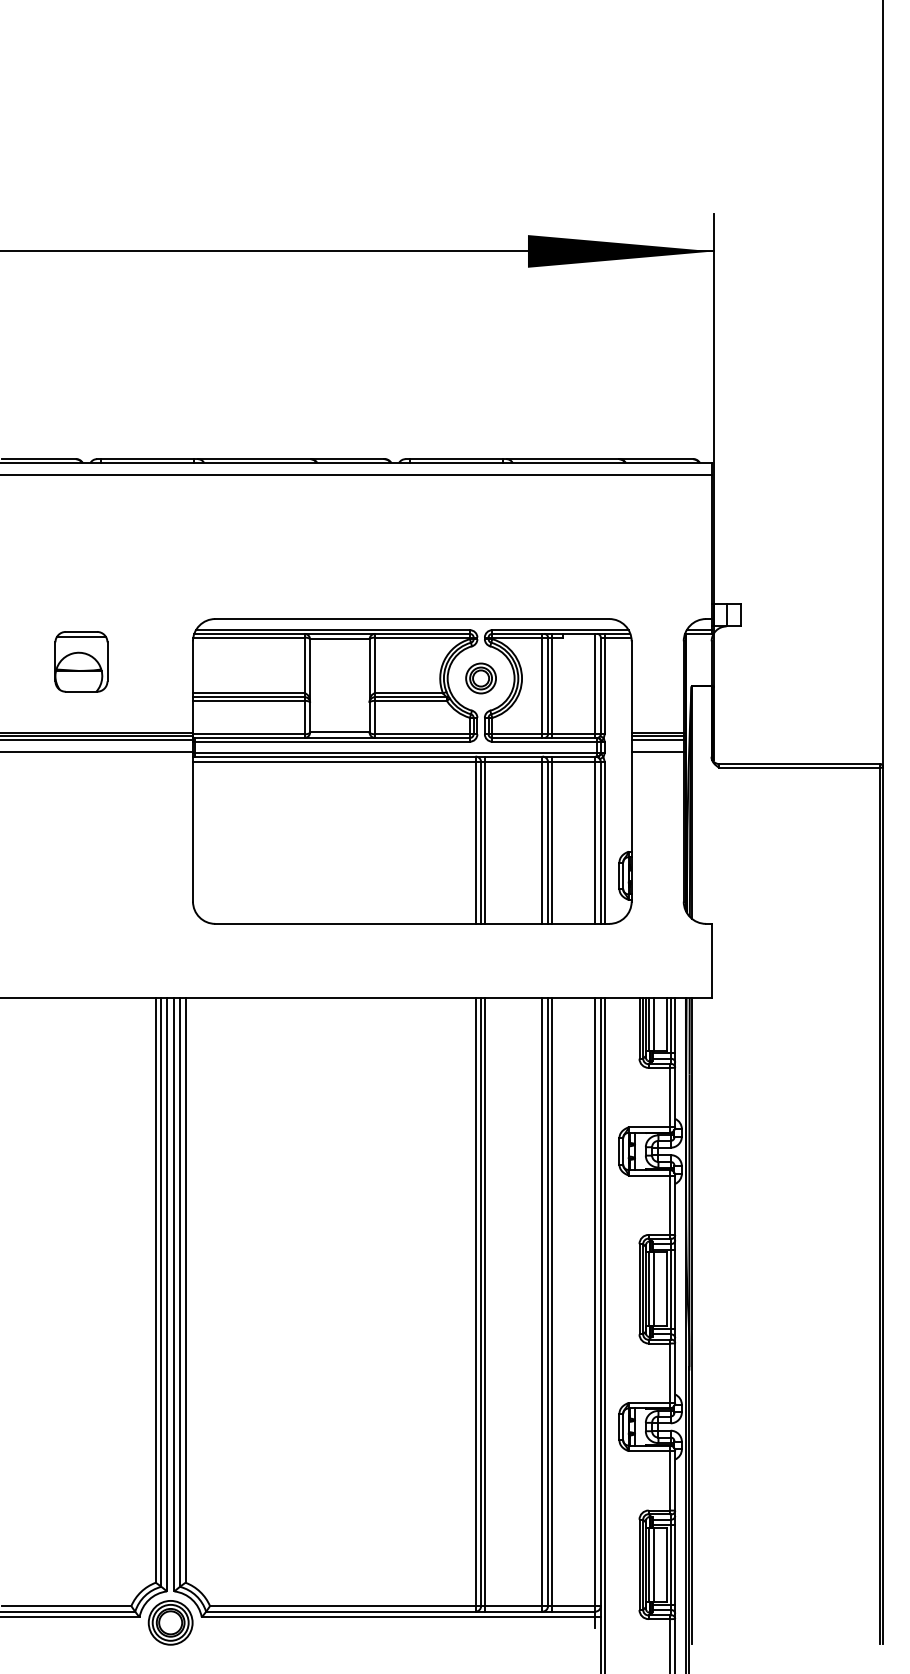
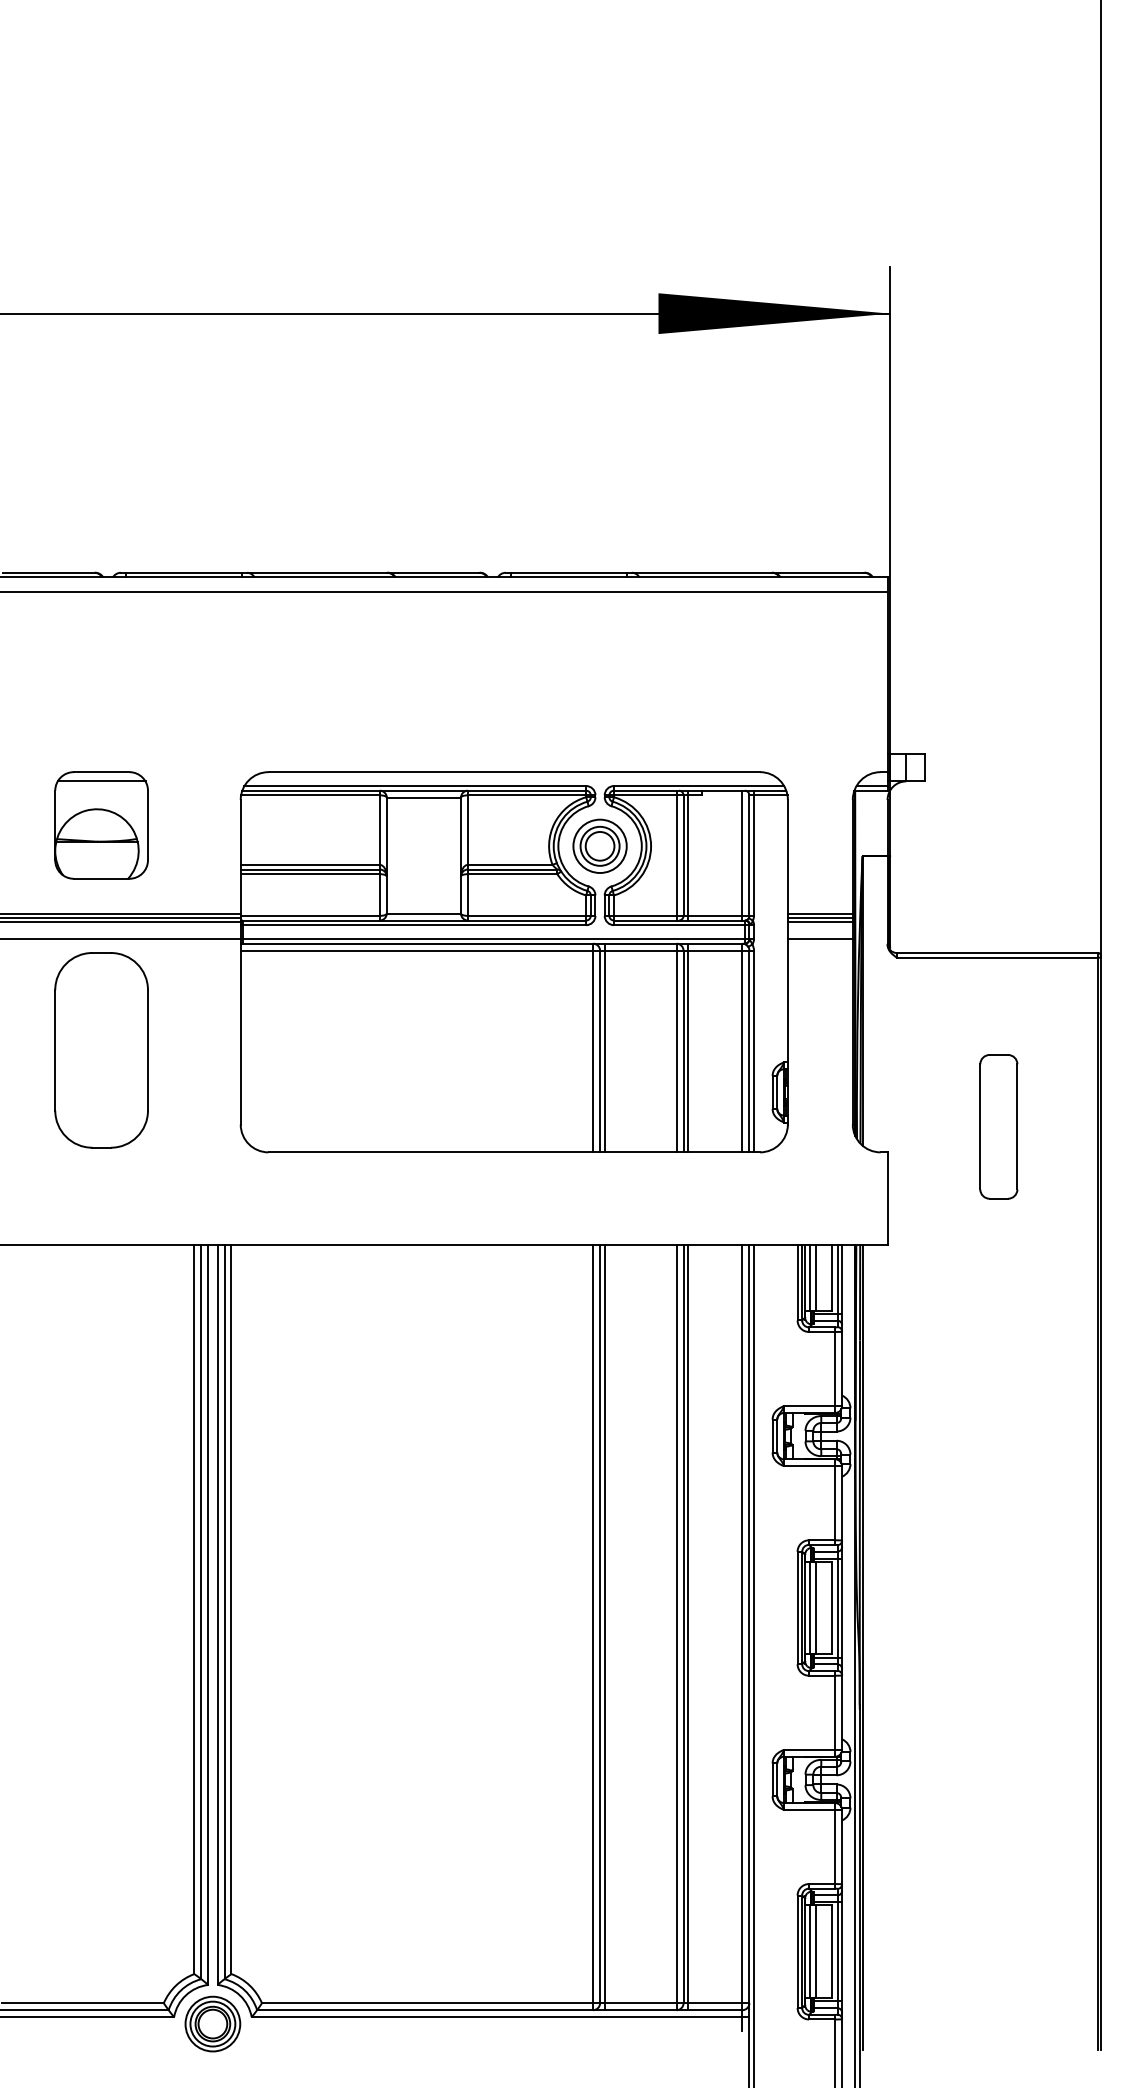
part: (81, 661) -> (101, 825), size x1.43
part: (480, 678) -> (599, 846), size x1.43
part: (81, 841) -> (101, 1049), added
part: (800, 903) -> (998, 1126), added

